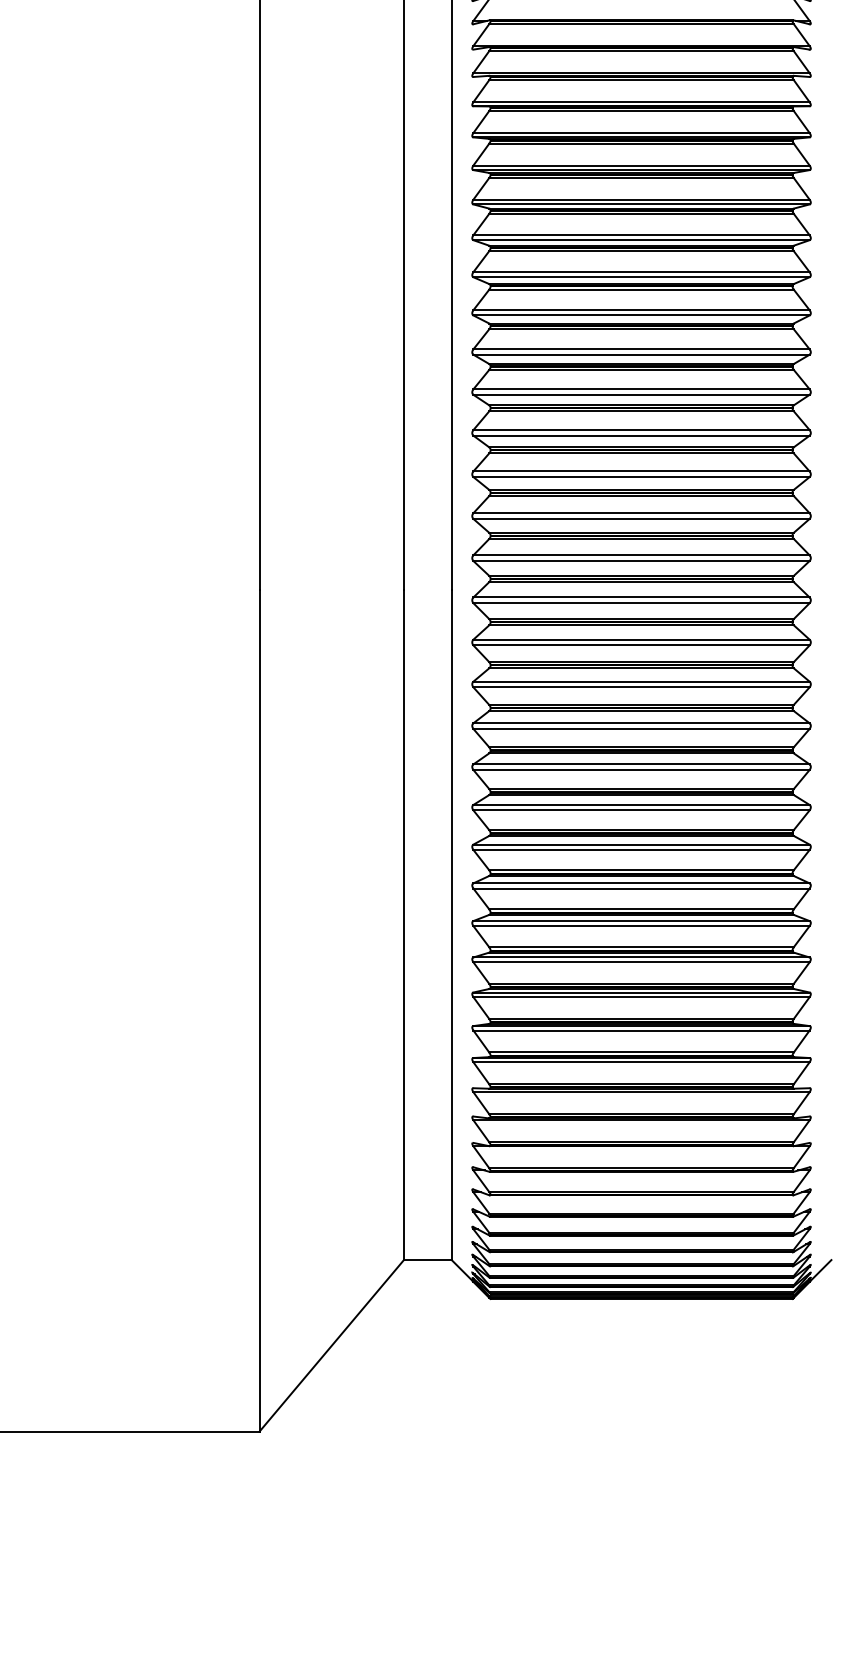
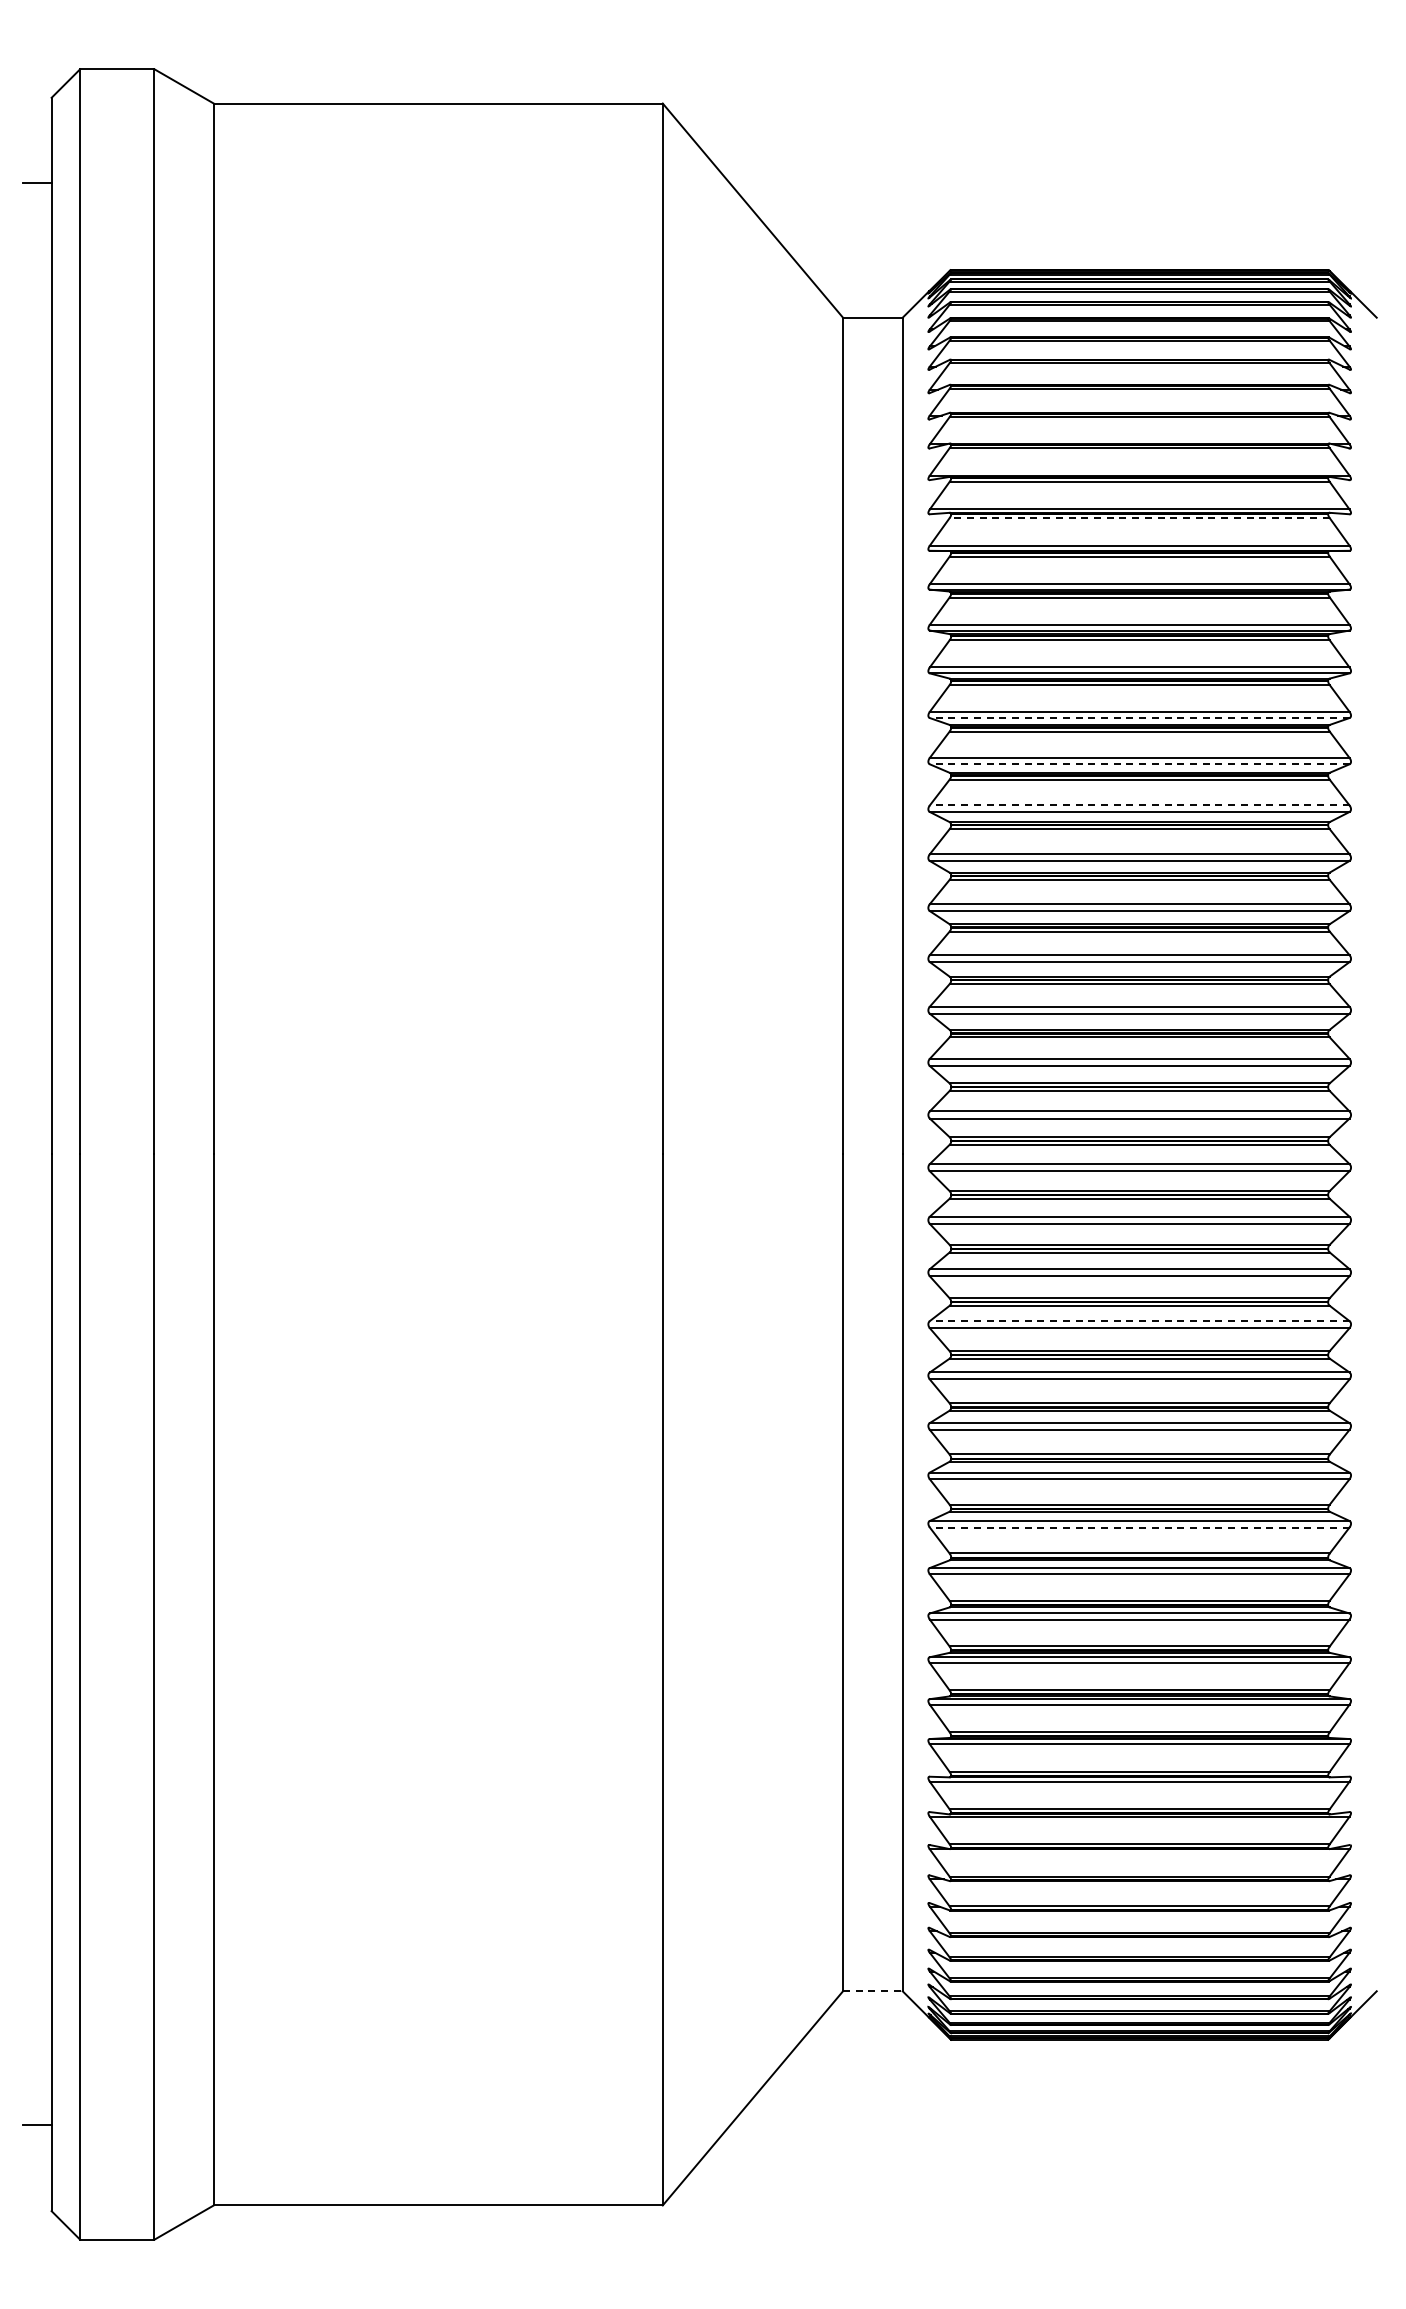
line: (641, 80) -> (1139, 518), solid -> dashed
line: (641, 240) -> (1139, 718), solid -> dashed
line: (641, 277) -> (1139, 764), solid -> dashed
line: (641, 310) -> (1139, 805), solid -> dashed
line: (641, 723) -> (1139, 1321), solid -> dashed
line: (641, 888) -> (1139, 1527), solid -> dashed
line: (427, 1260) -> (872, 1991), solid -> dashed

